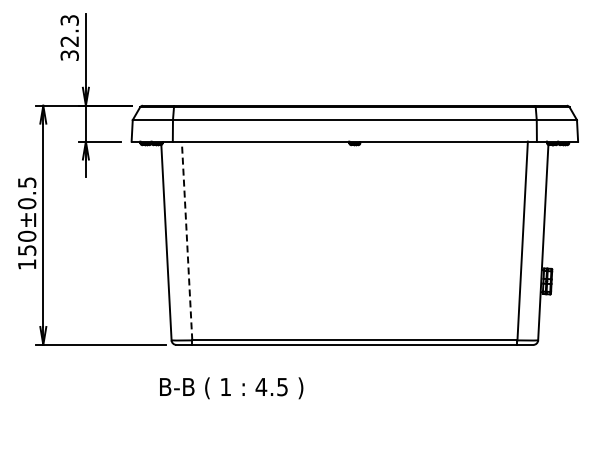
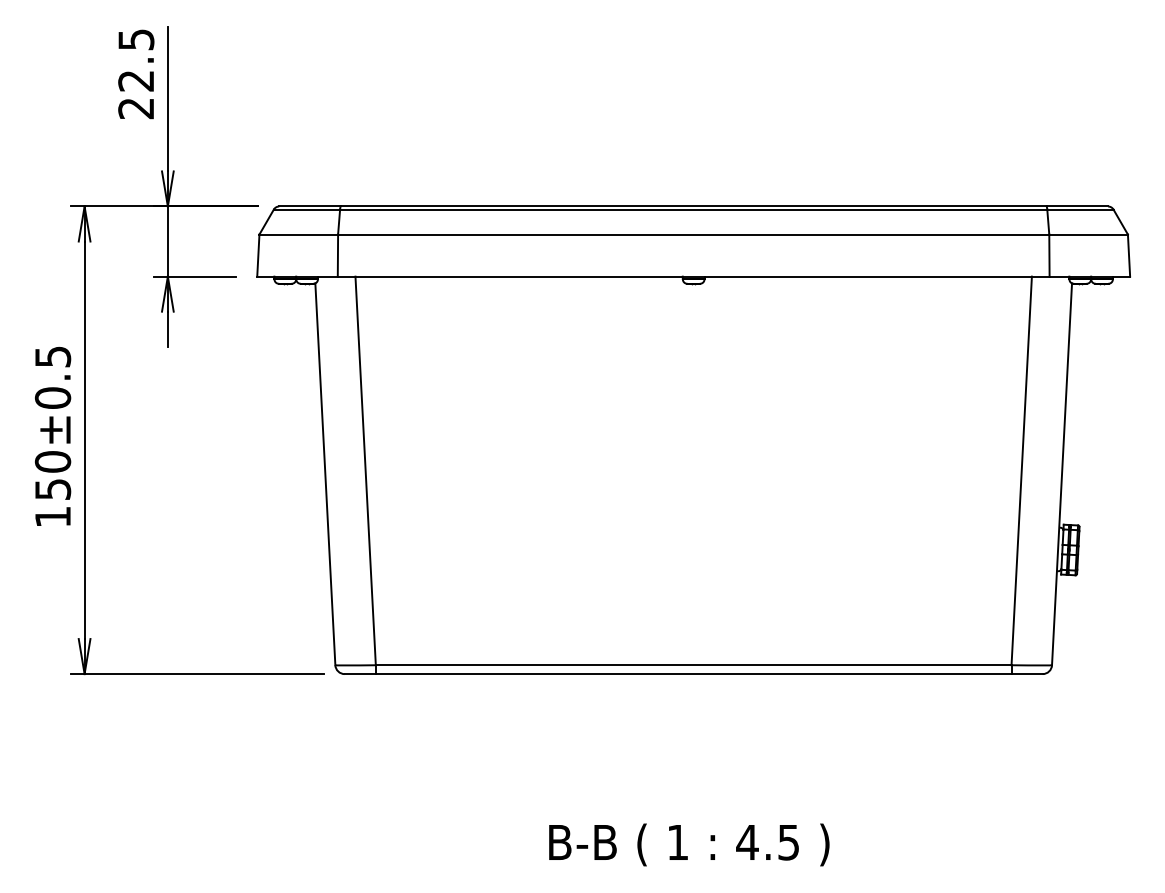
text: (69, 37) -> (135, 73), 32.3 -> 22.5
line: (187, 241) -> (366, 471), dashed -> solid
text: (231, 388) -> (689, 845), moved

